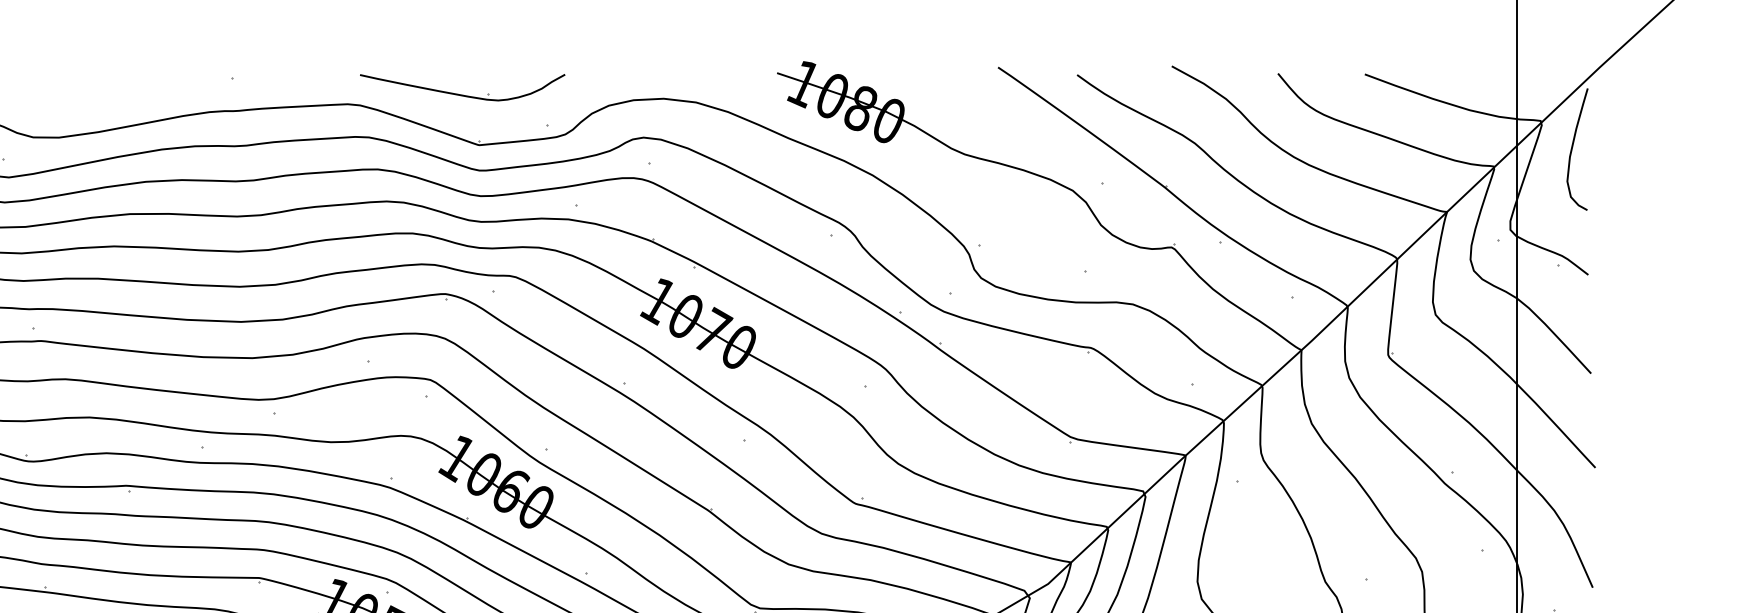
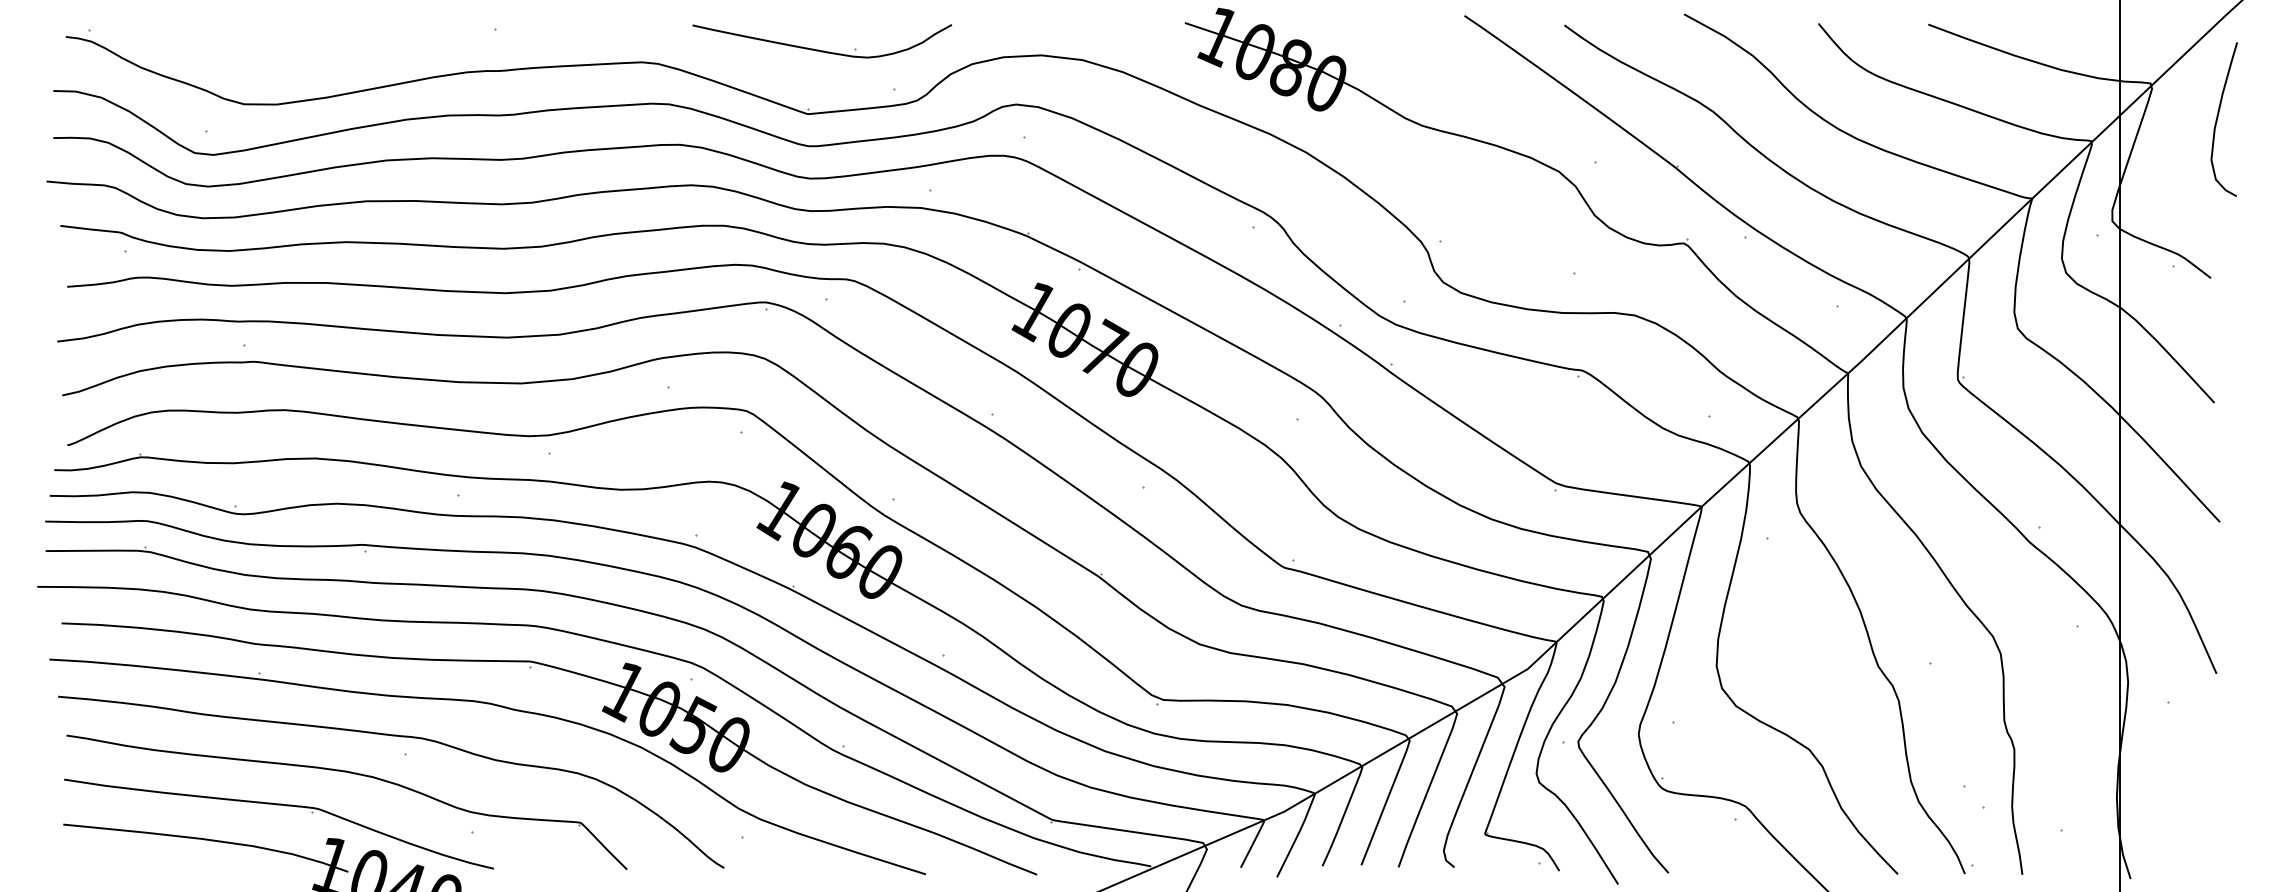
part: (459, 94) -> (818, 49), moved
curve: (1572, 147) -> (2218, 117), moved

